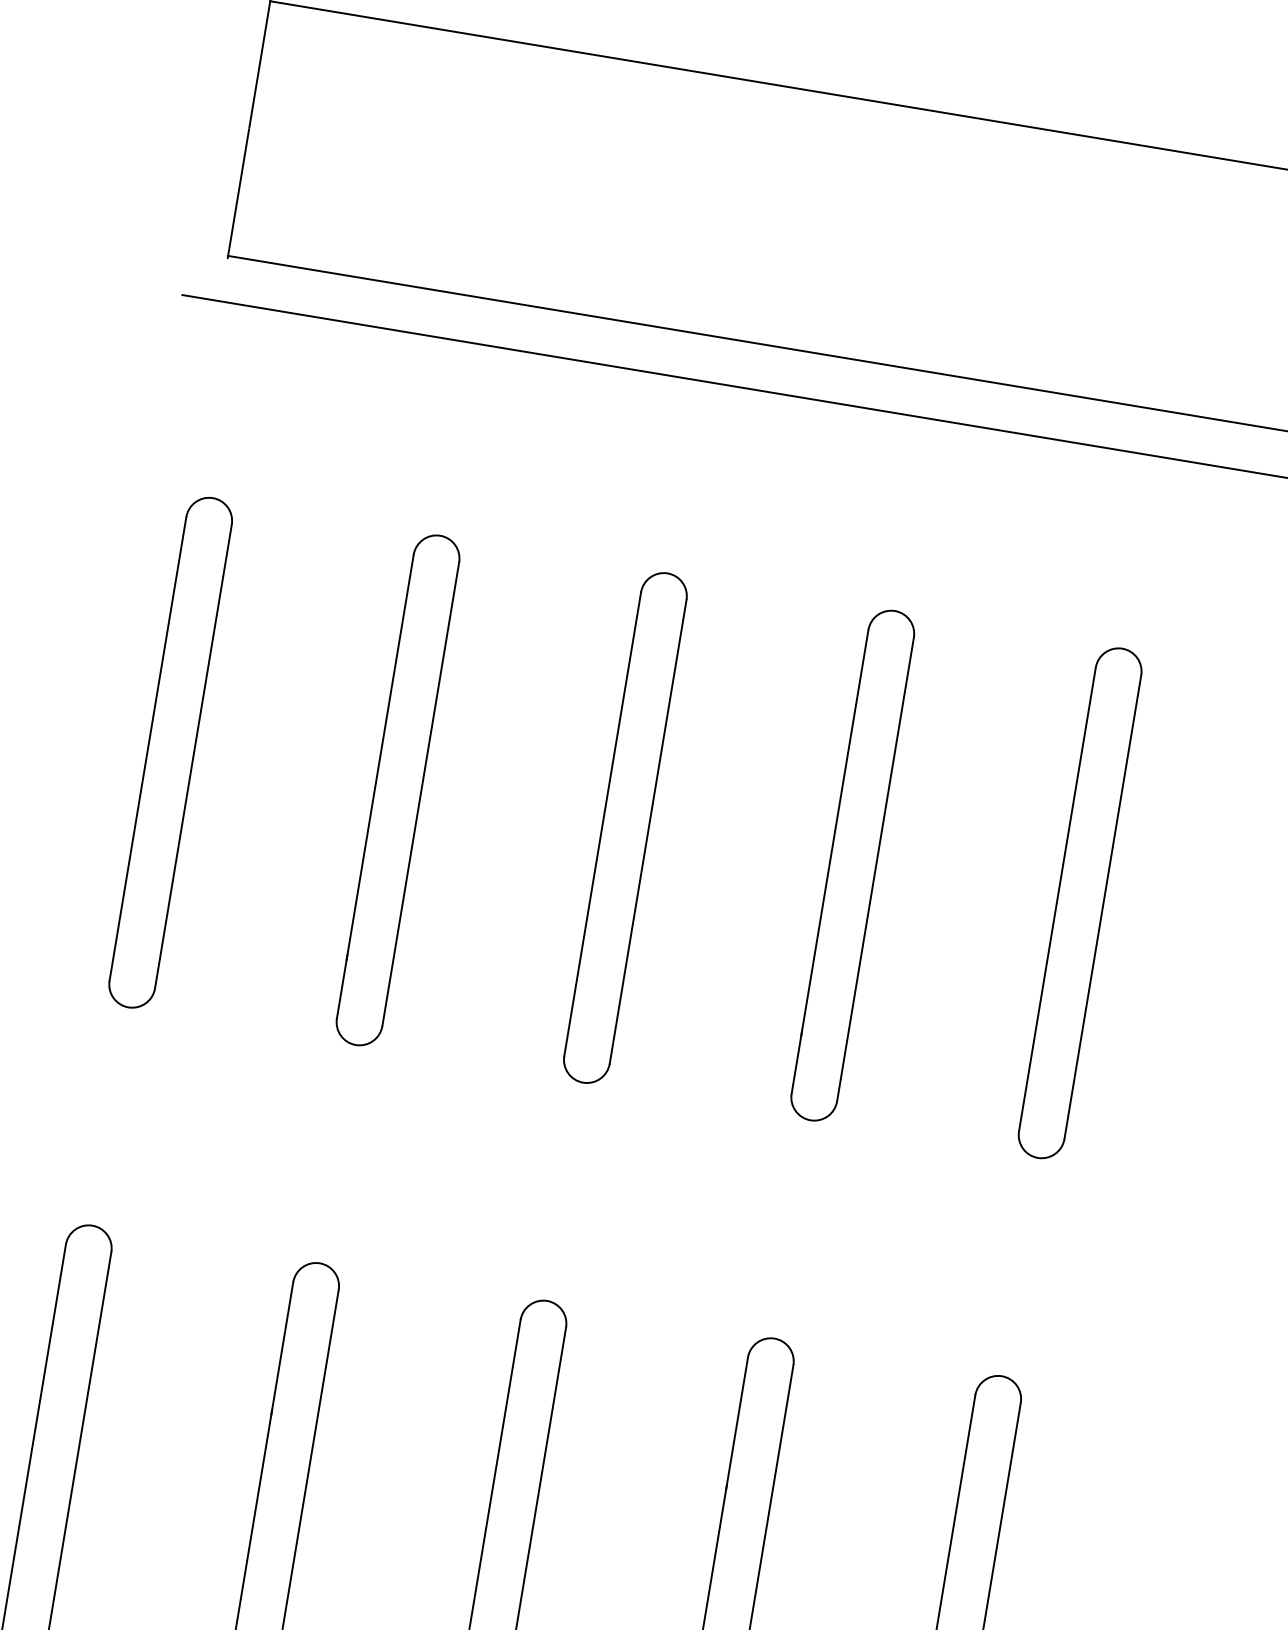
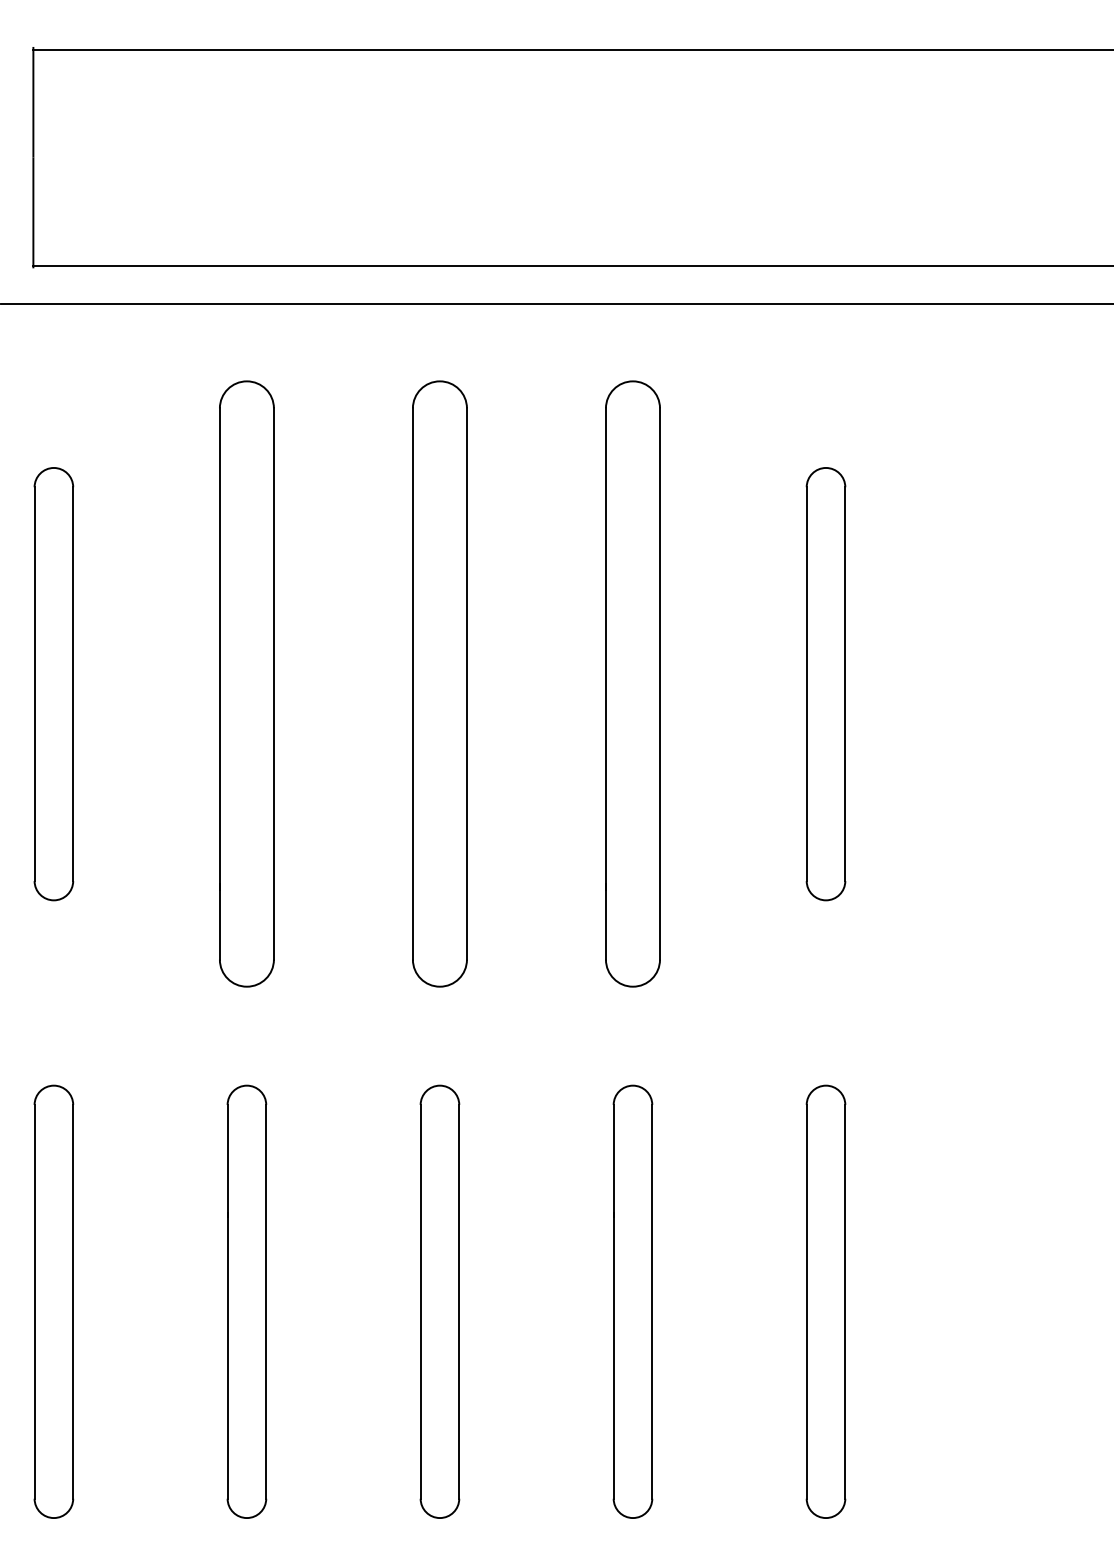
part: (397, 790) -> (246, 684), size x1.4
part: (624, 828) -> (439, 684), size x1.4
part: (852, 865) -> (632, 684), size x1.4

